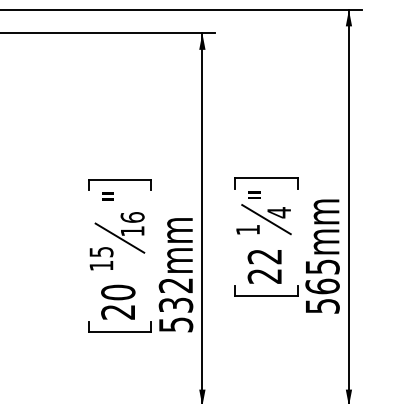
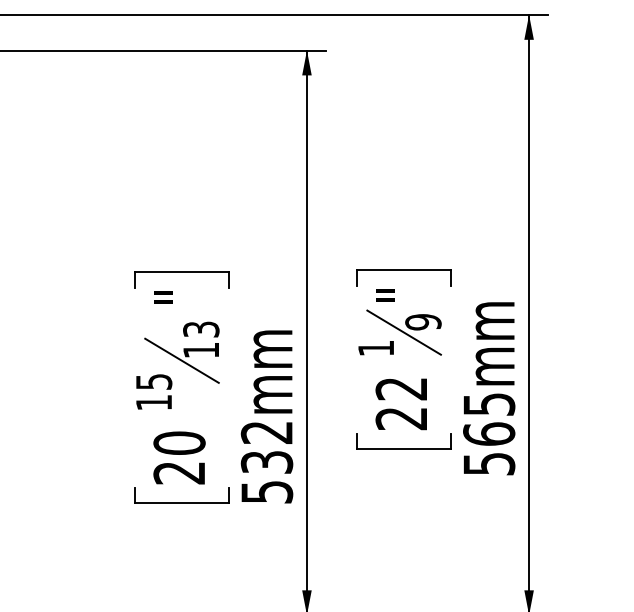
text: (279, 212) -> (423, 321), 4 -> 9
text: (132, 217) -> (201, 329), 16 -> 13

